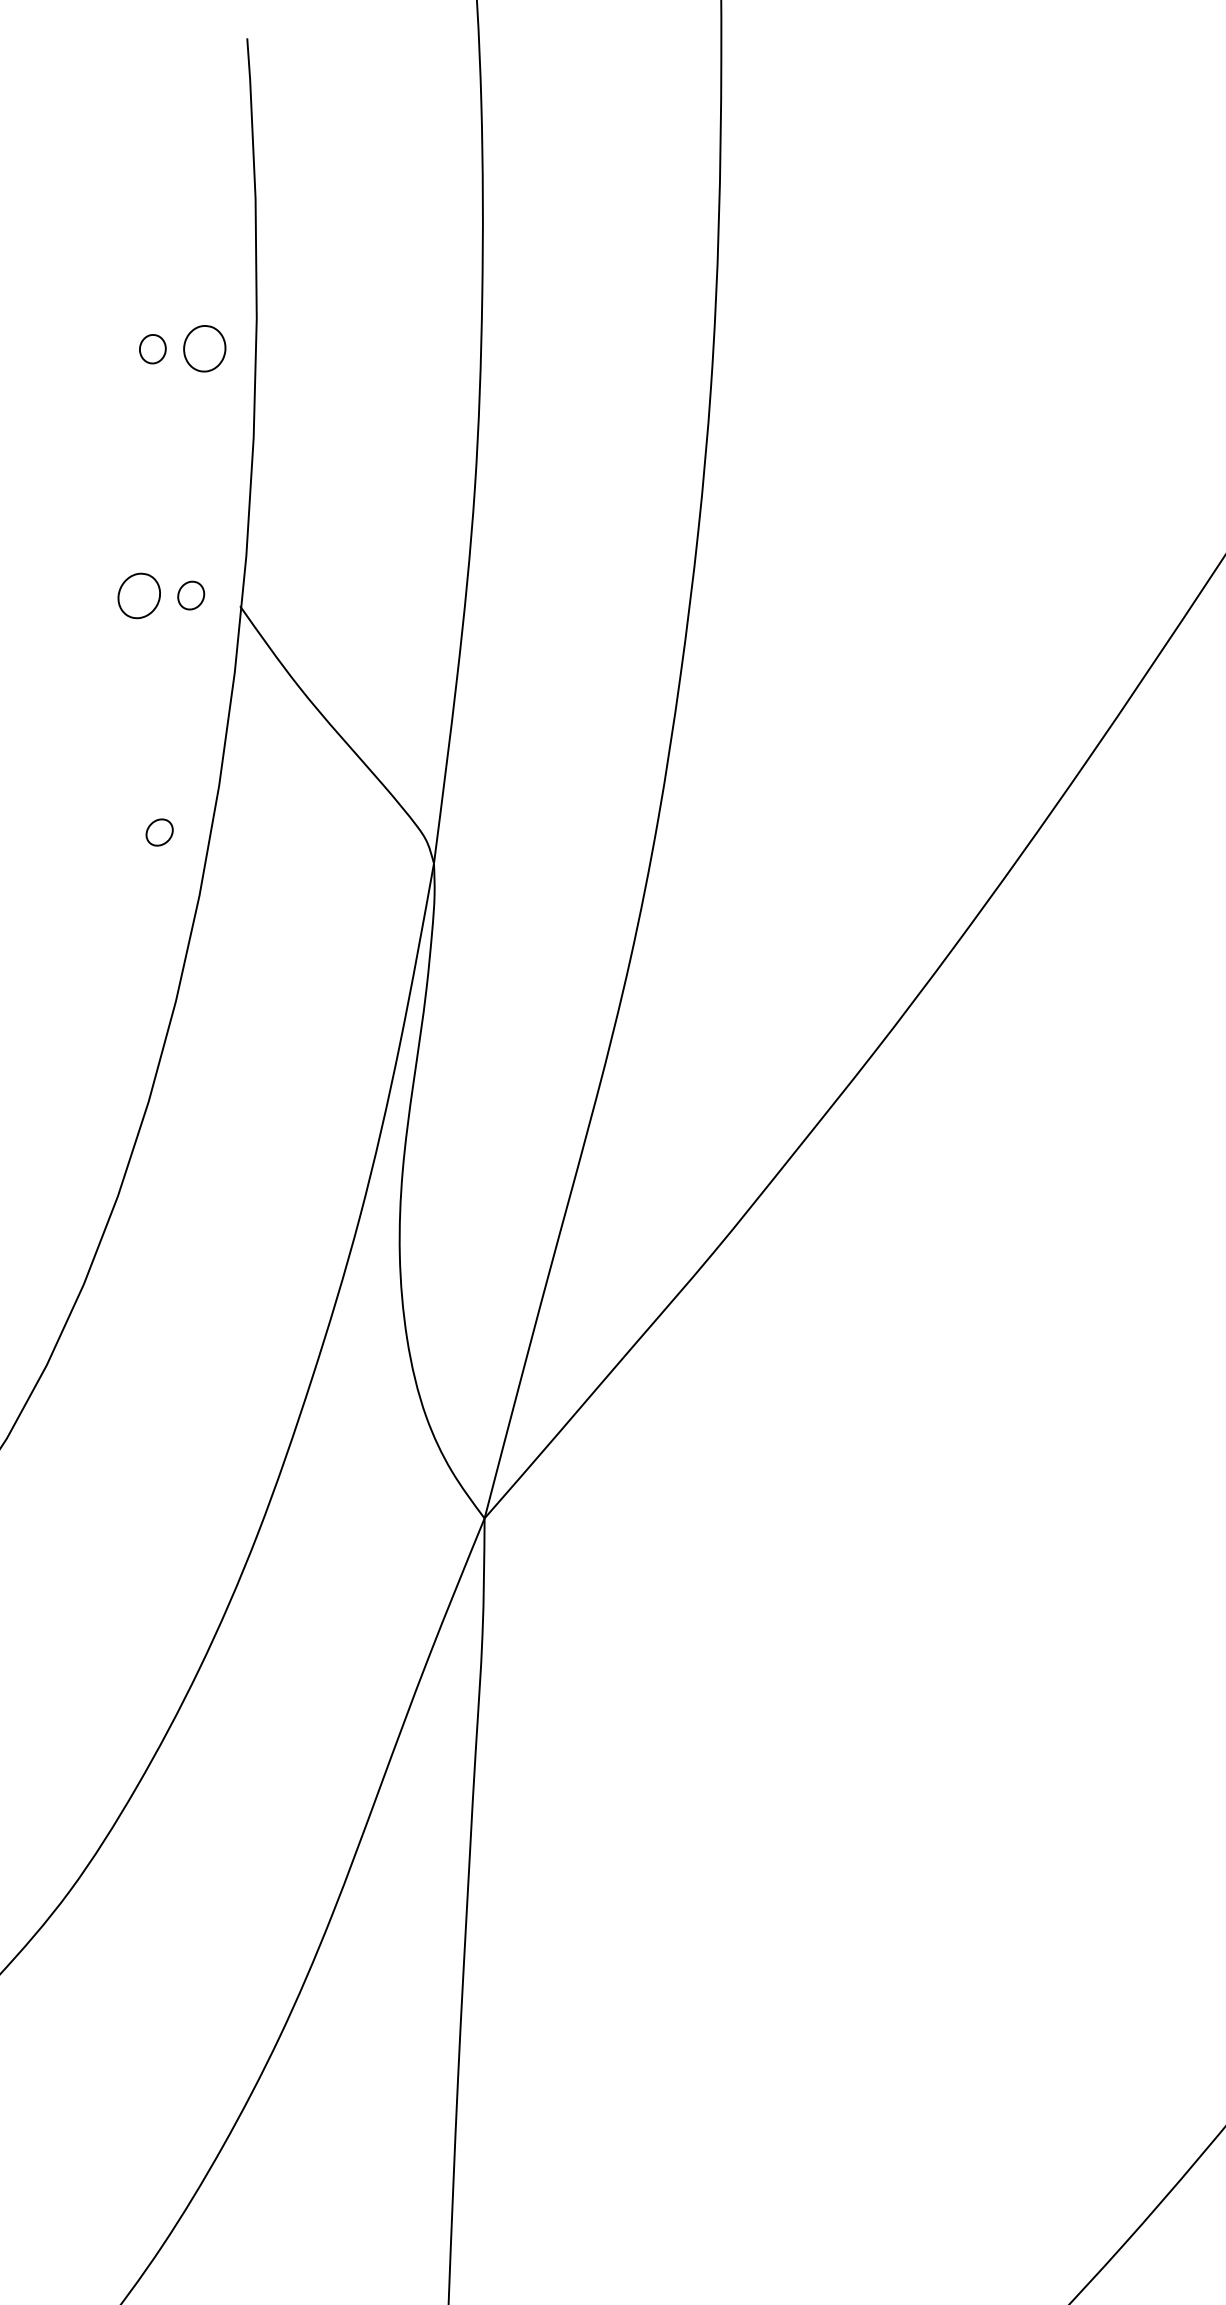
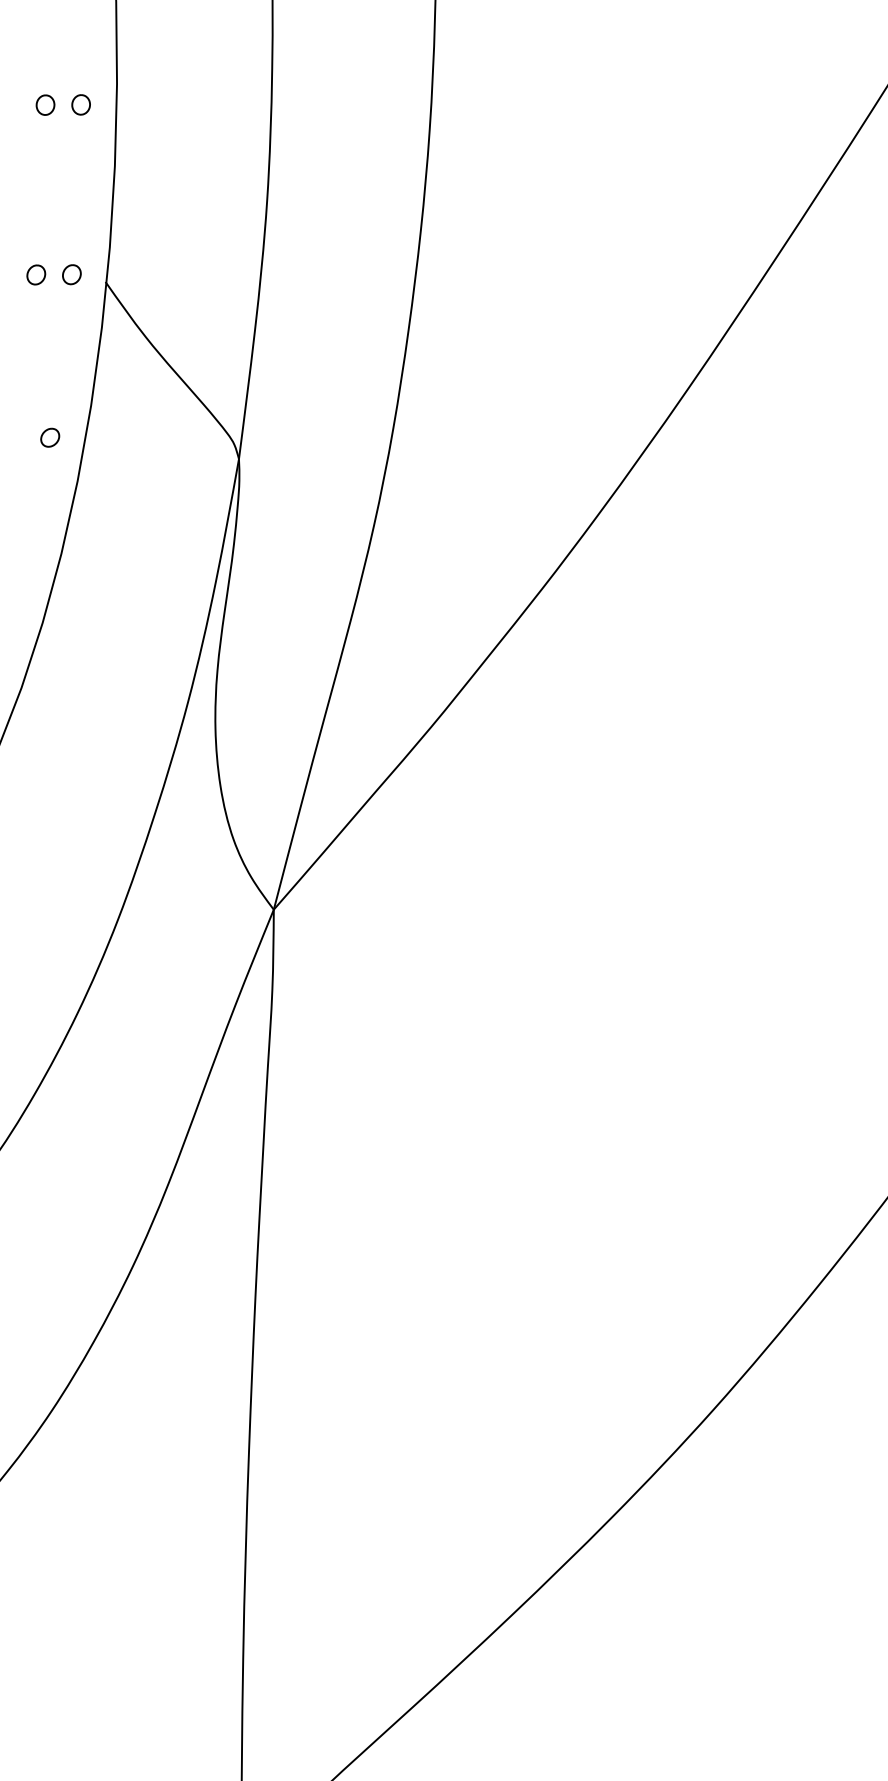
part: (203, 348) -> (80, 104), size x0.62
part: (139, 595) -> (36, 274), size x0.62

